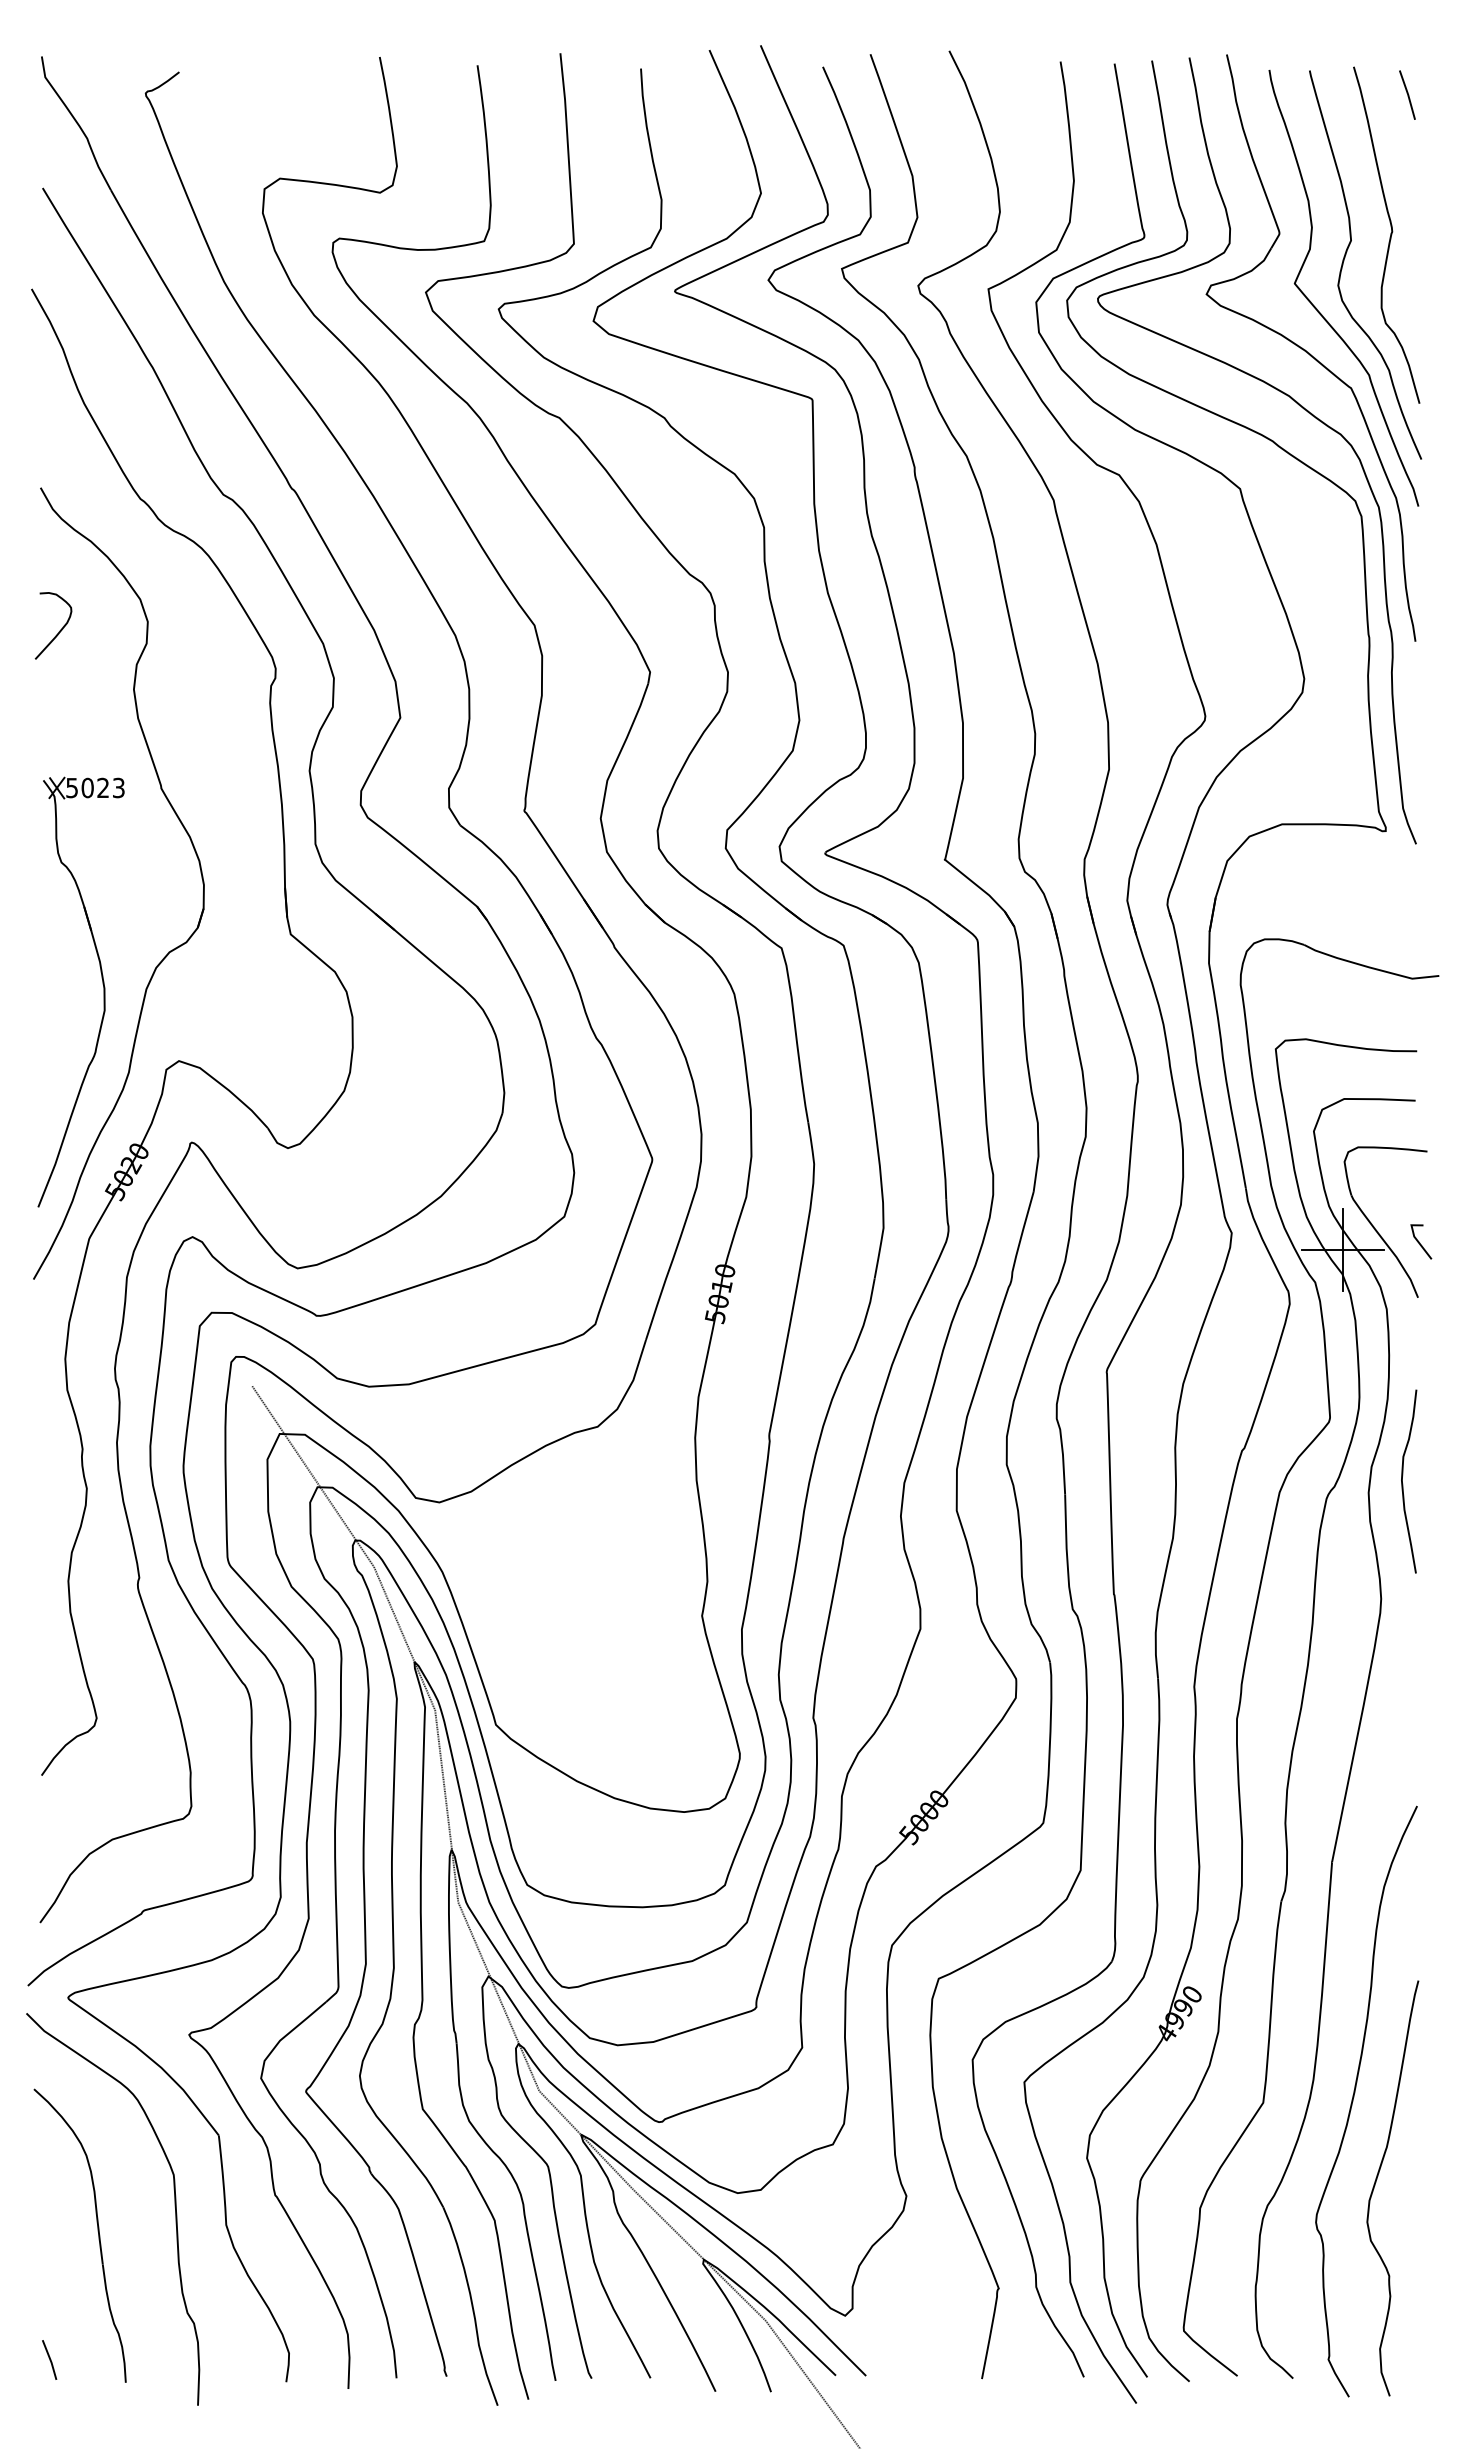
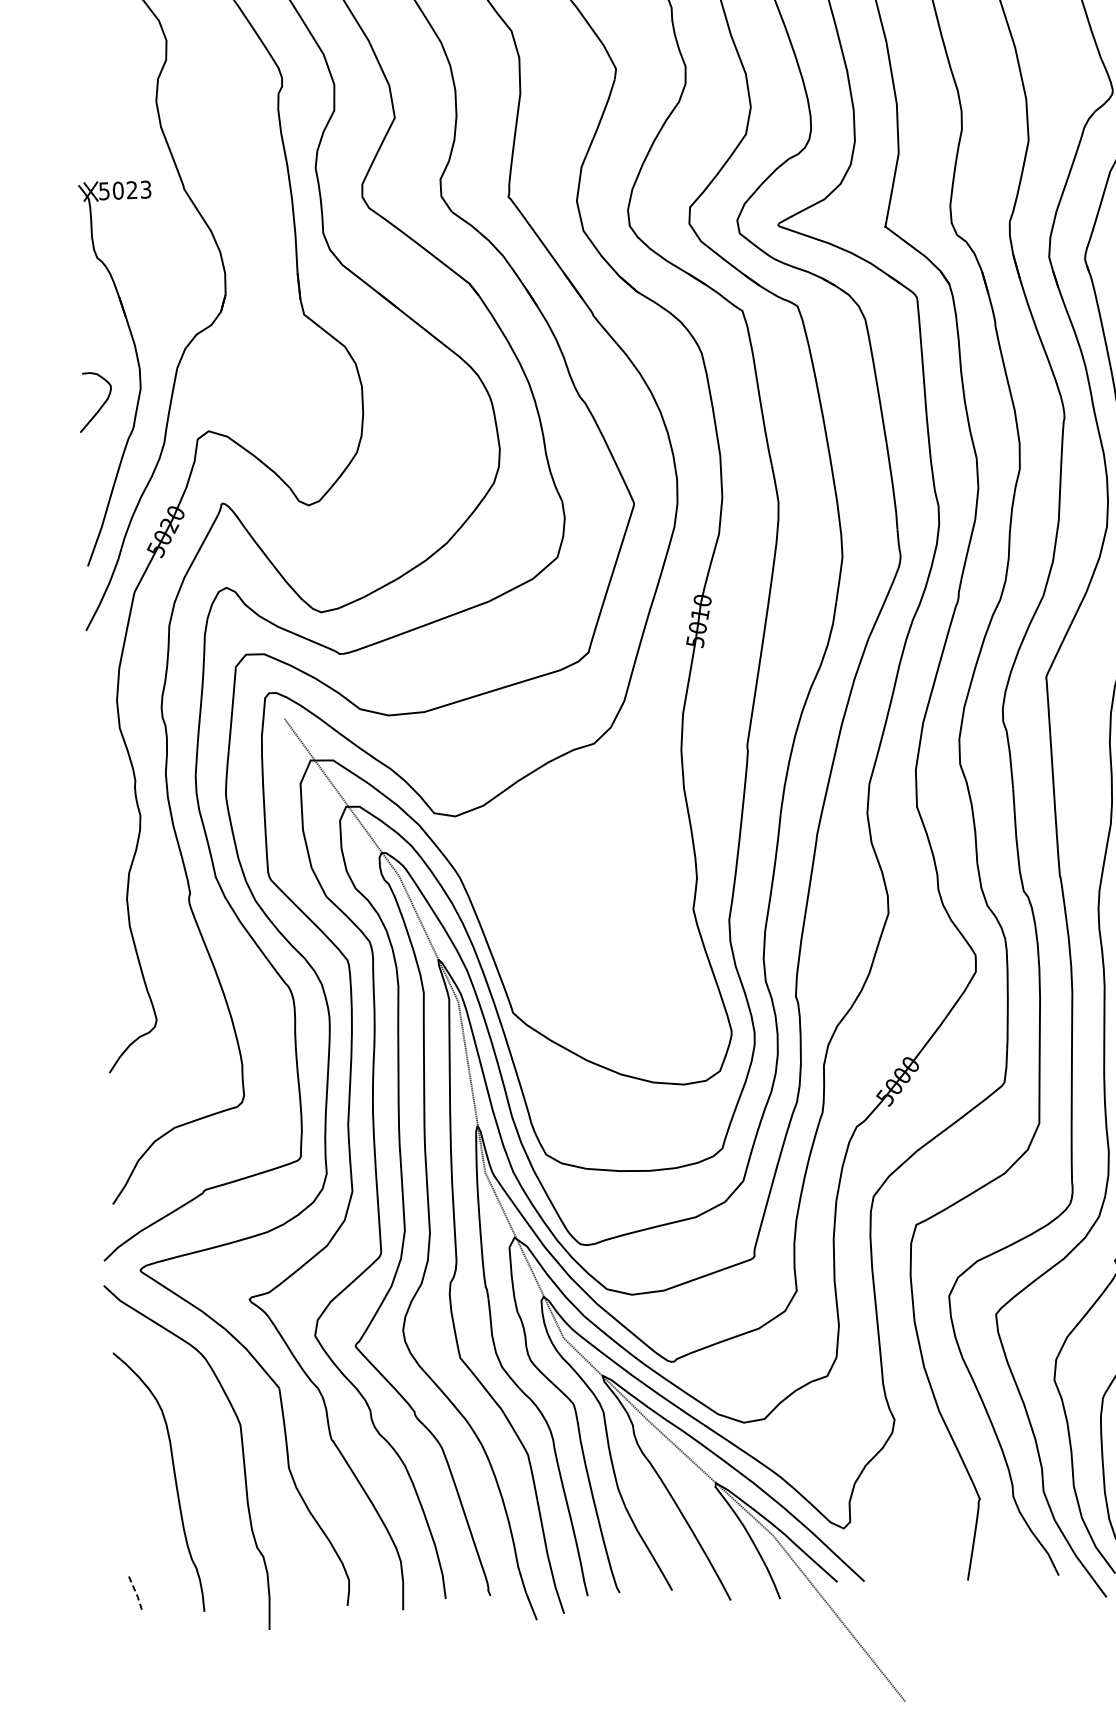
curve: (59, 630) -> (101, 406), moved
line: (50, 2360) -> (136, 1594), solid -> dashed

